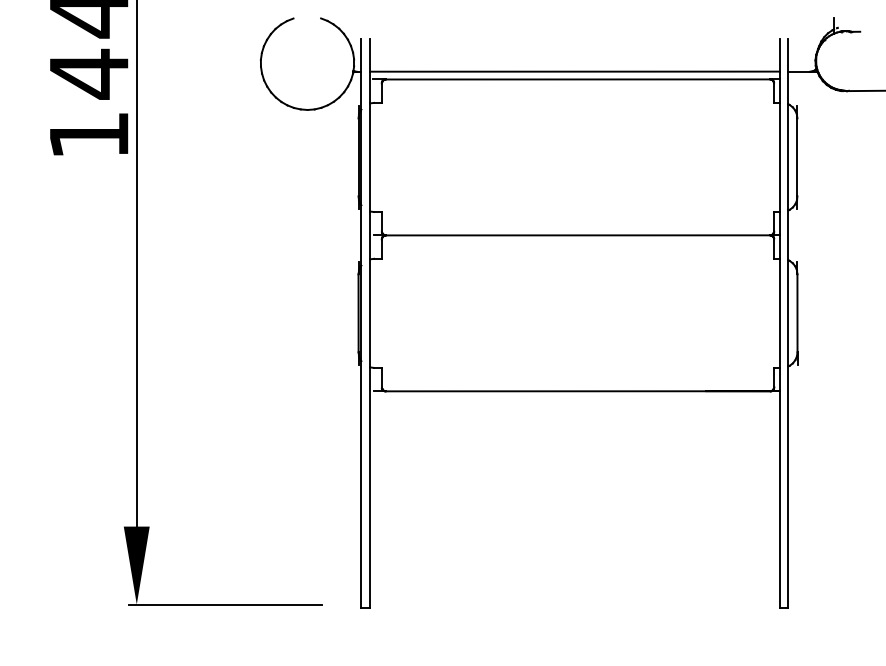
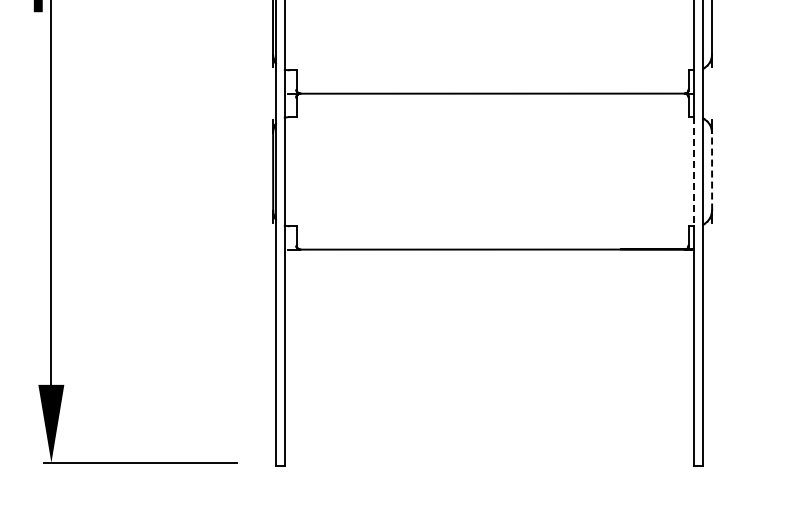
line: (779, 313) -> (694, 171), solid -> dashed
line: (797, 313) -> (712, 171), solid -> dashed

